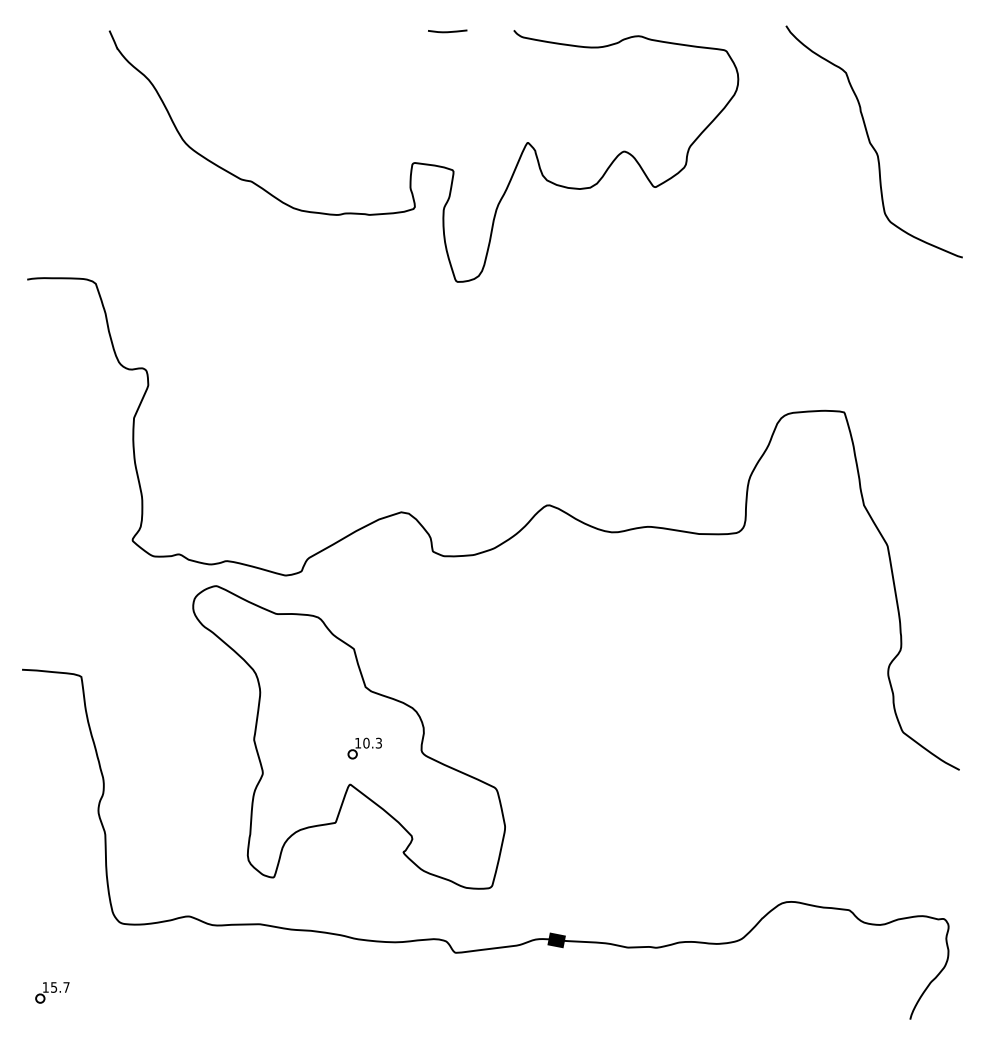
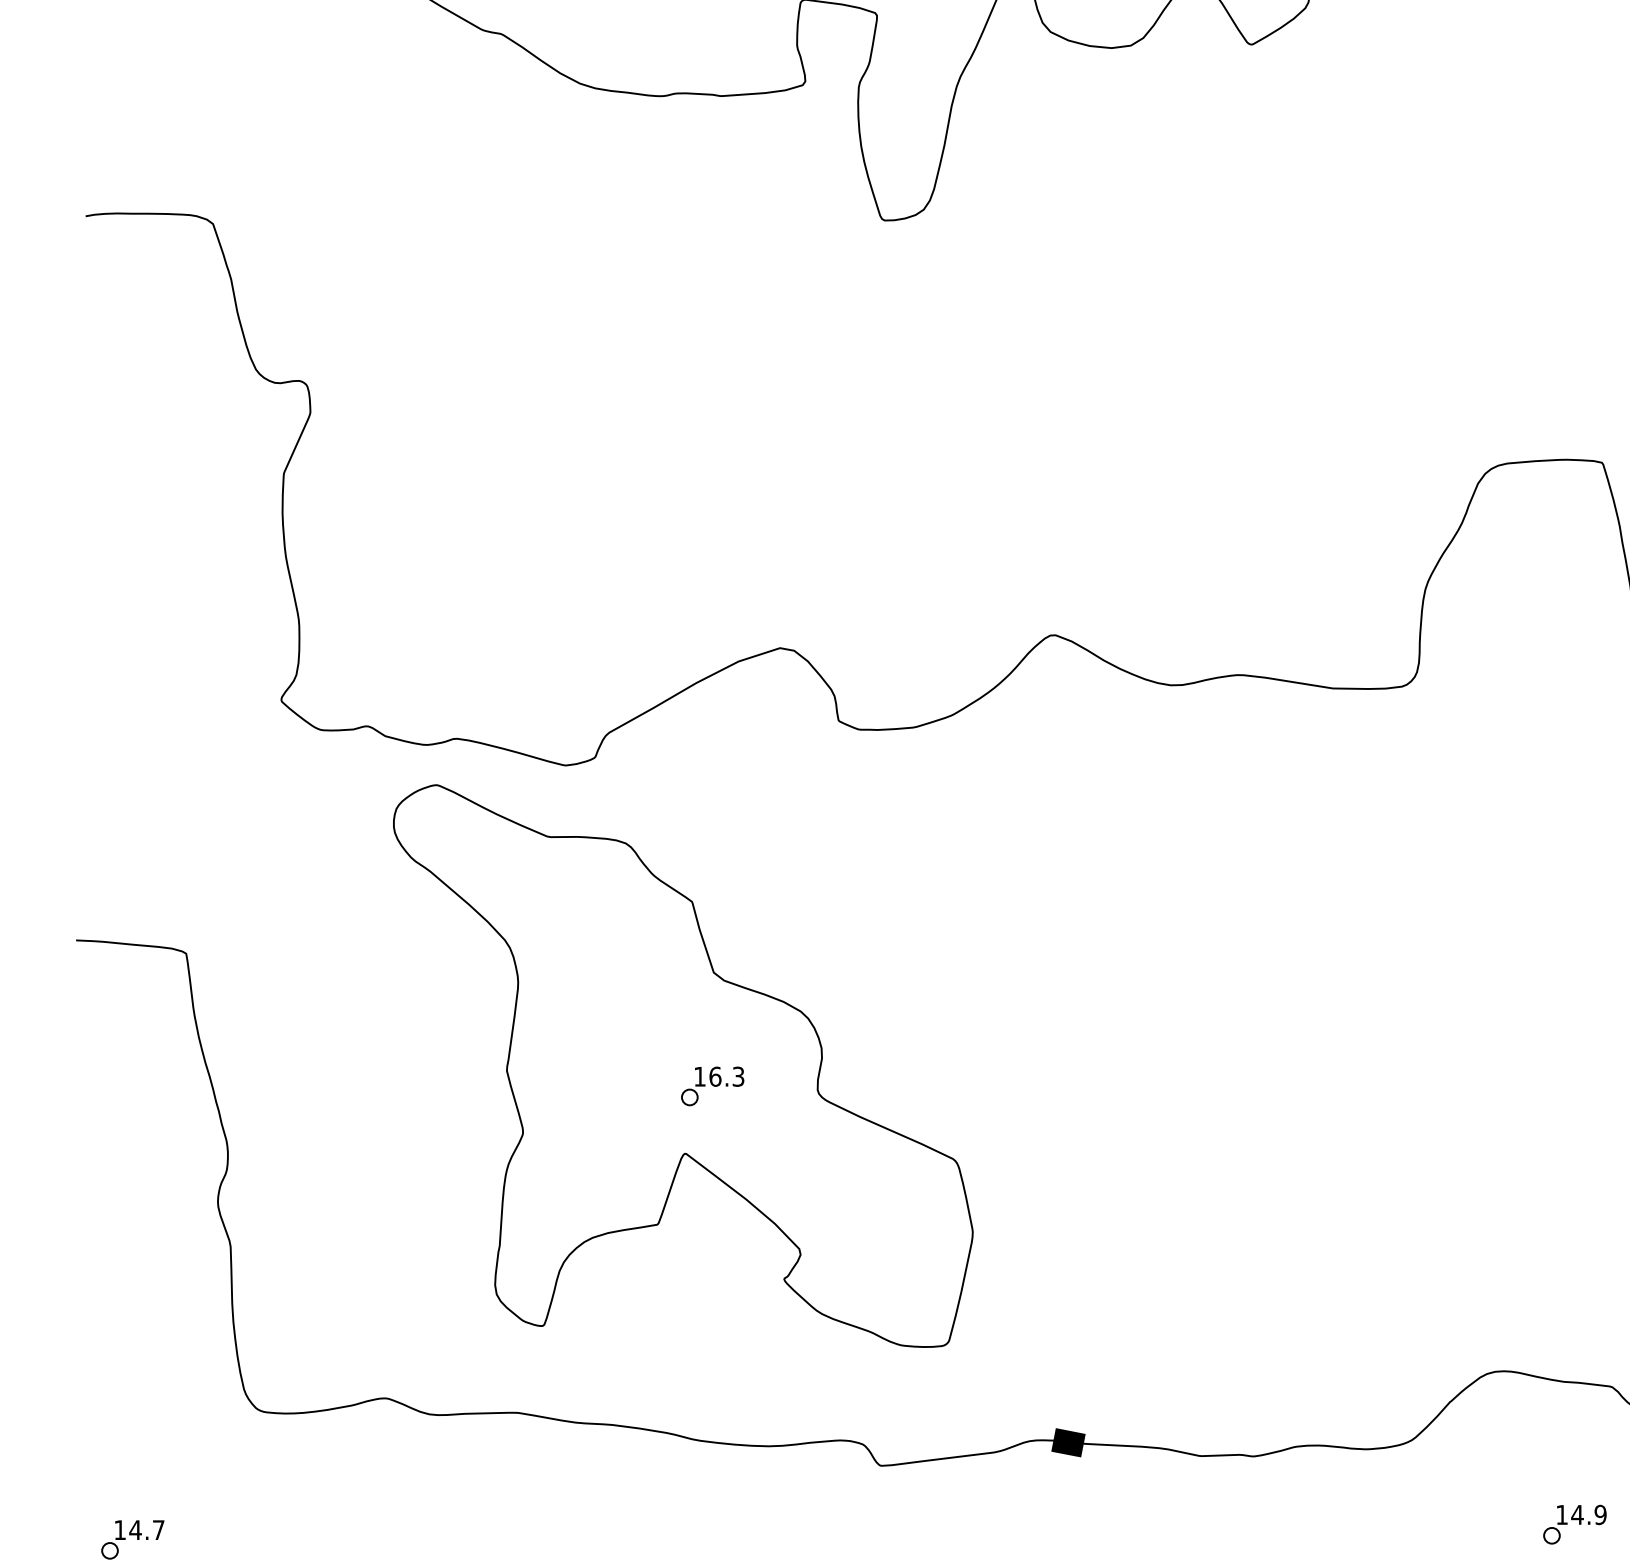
text: (366, 742) -> (715, 1075), 10.3 -> 16.3
part: (829, 984) -> (1574, 1524), added
text: (53, 987) -> (134, 1530), 15.7 -> 14.7

